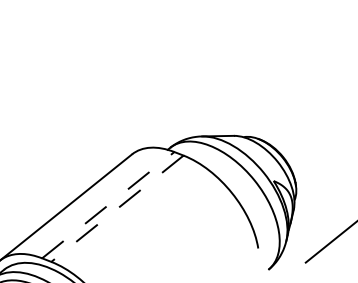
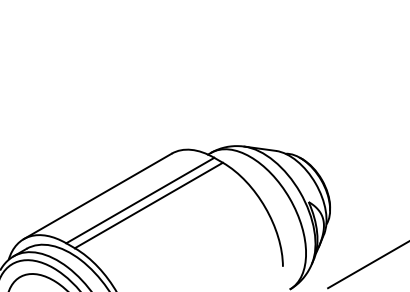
line: (108, 205) -> (140, 200), dashed -> solid
line: (117, 208) -> (148, 205), dashed -> solid

